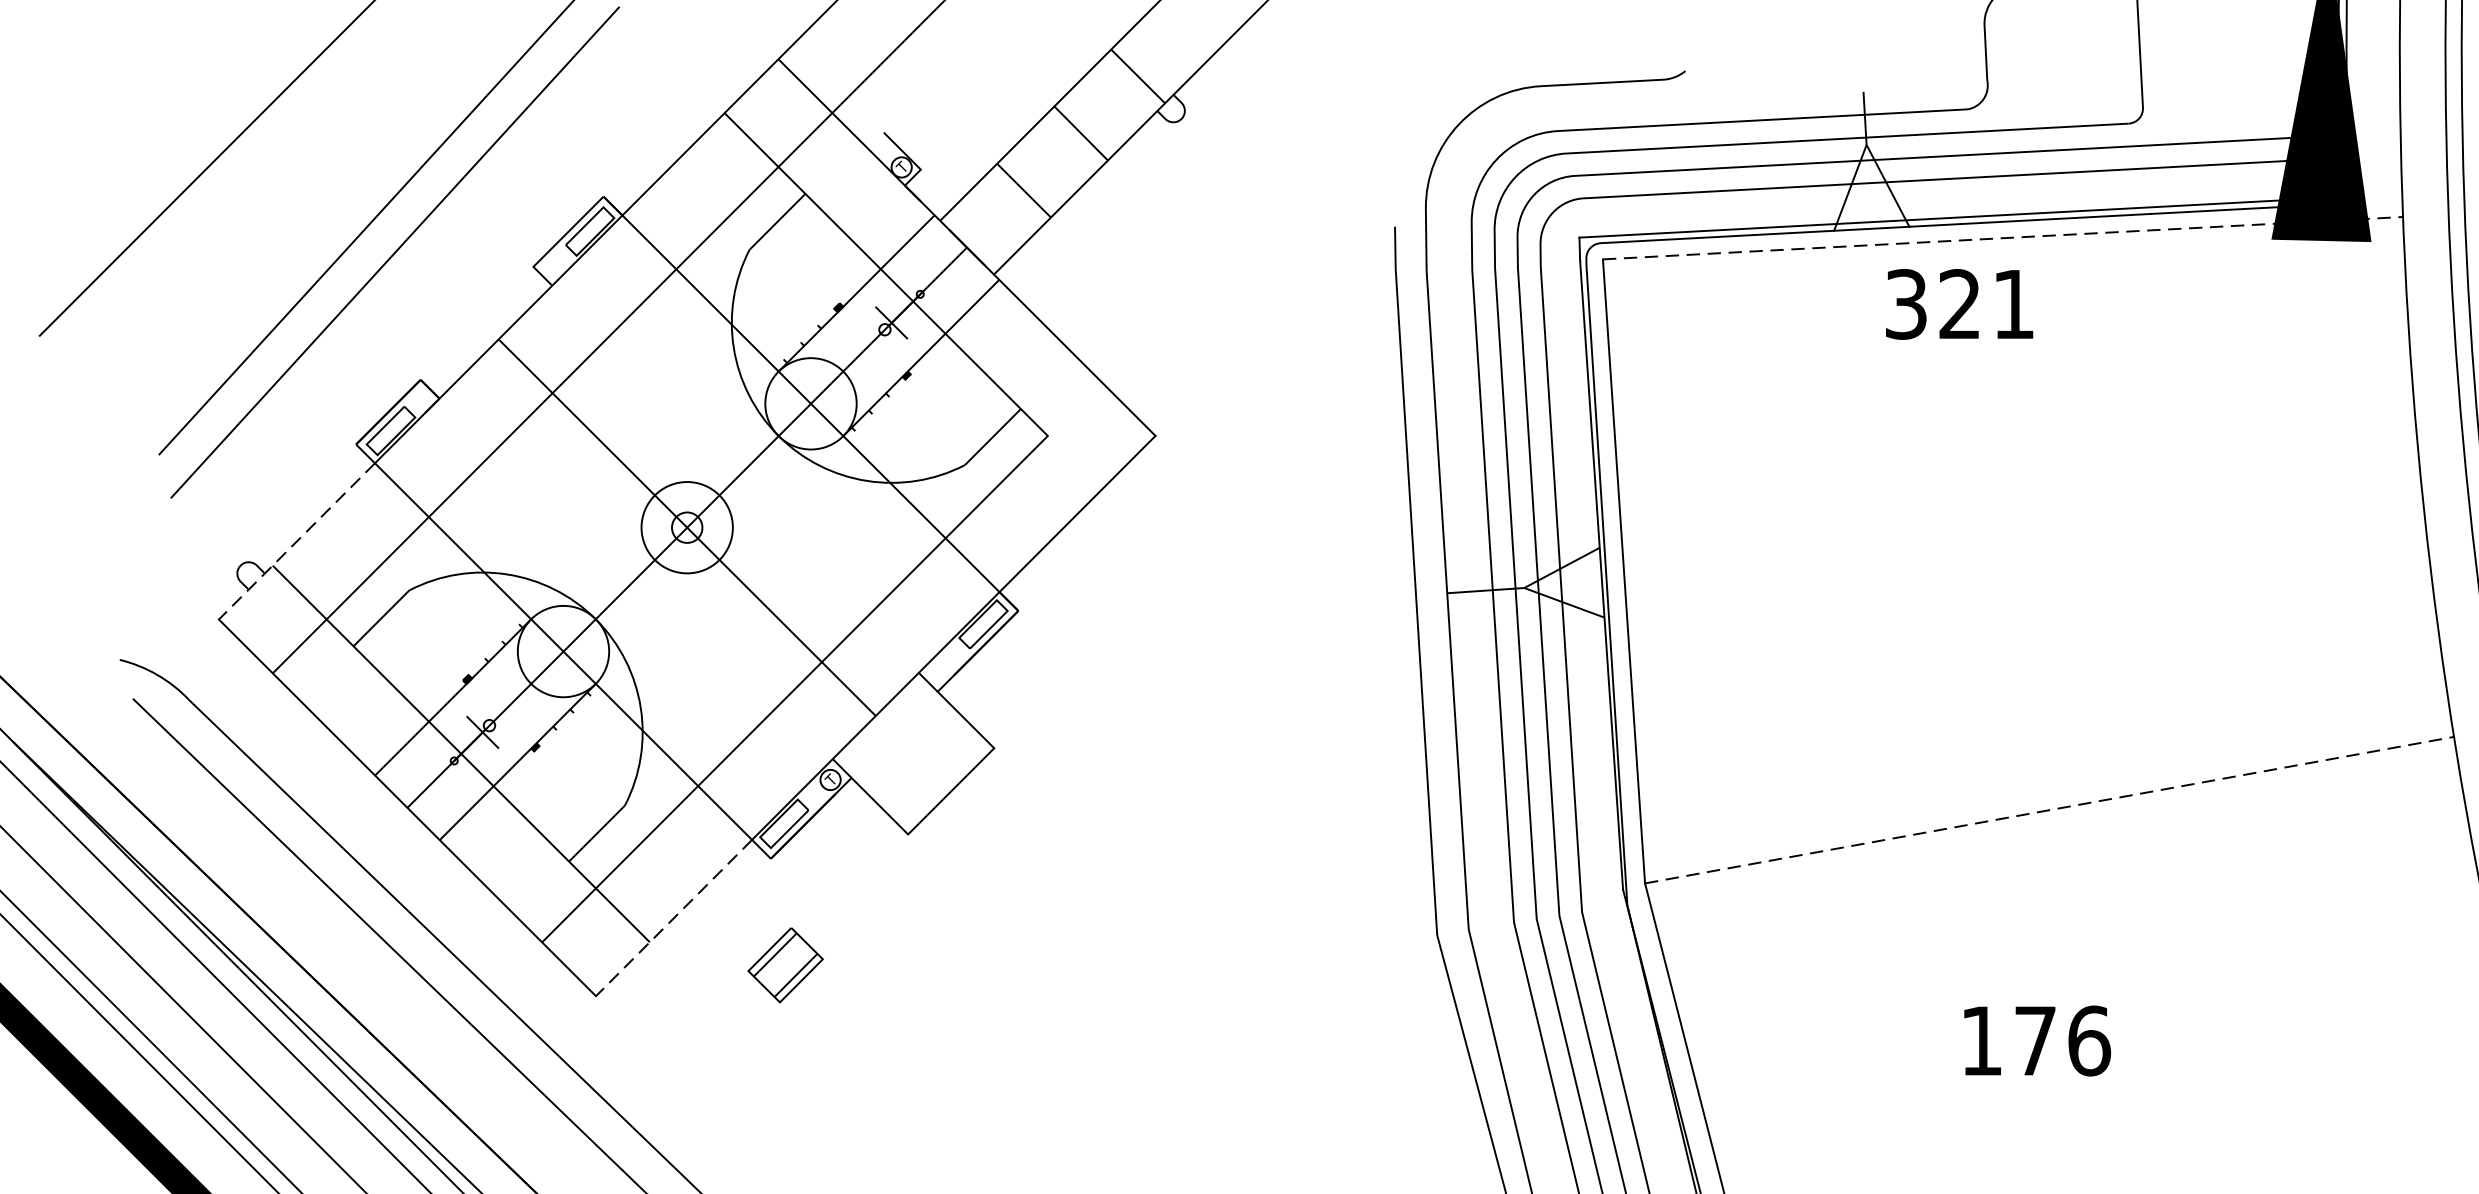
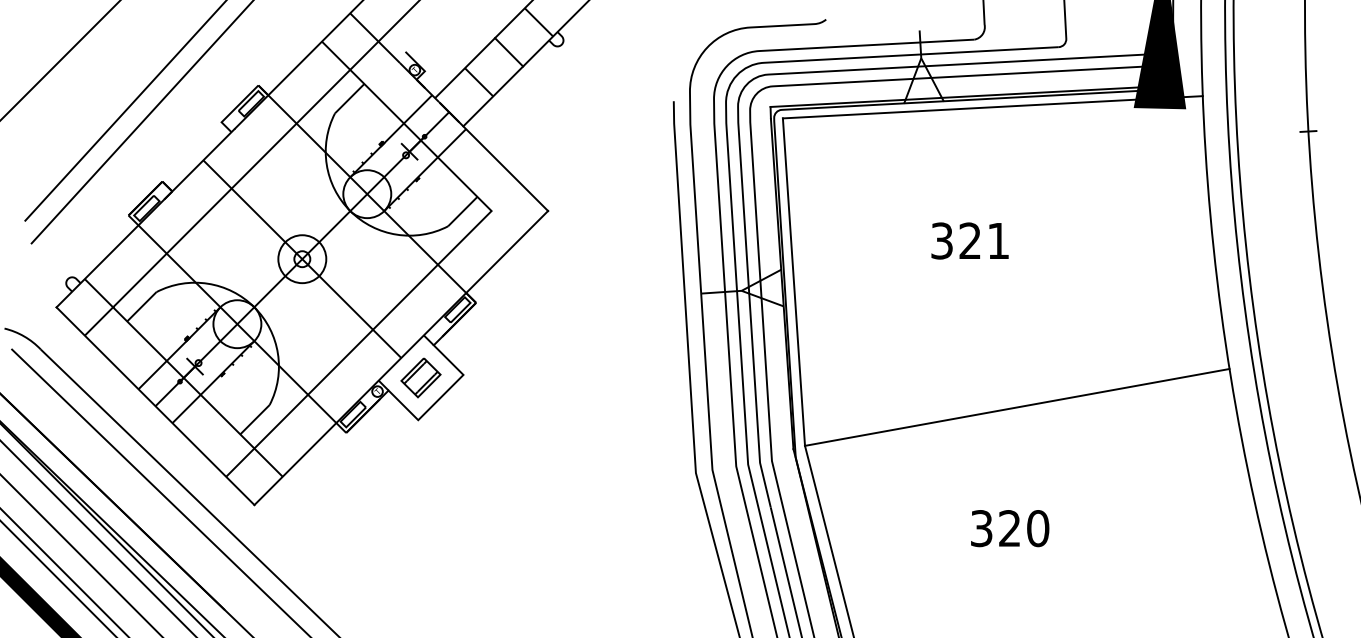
line: (2004, 238) -> (993, 107), dashed -> solid
text: (1958, 303) -> (969, 240), moved
line: (296, 541) -> (97, 266), dashed -> solid
line: (2049, 810) -> (1017, 407), dashed -> solid
line: (674, 918) -> (295, 464), dashed -> solid
part: (784, 964) -> (420, 377), moved
text: (2036, 1040) -> (1010, 528), 176 -> 320

